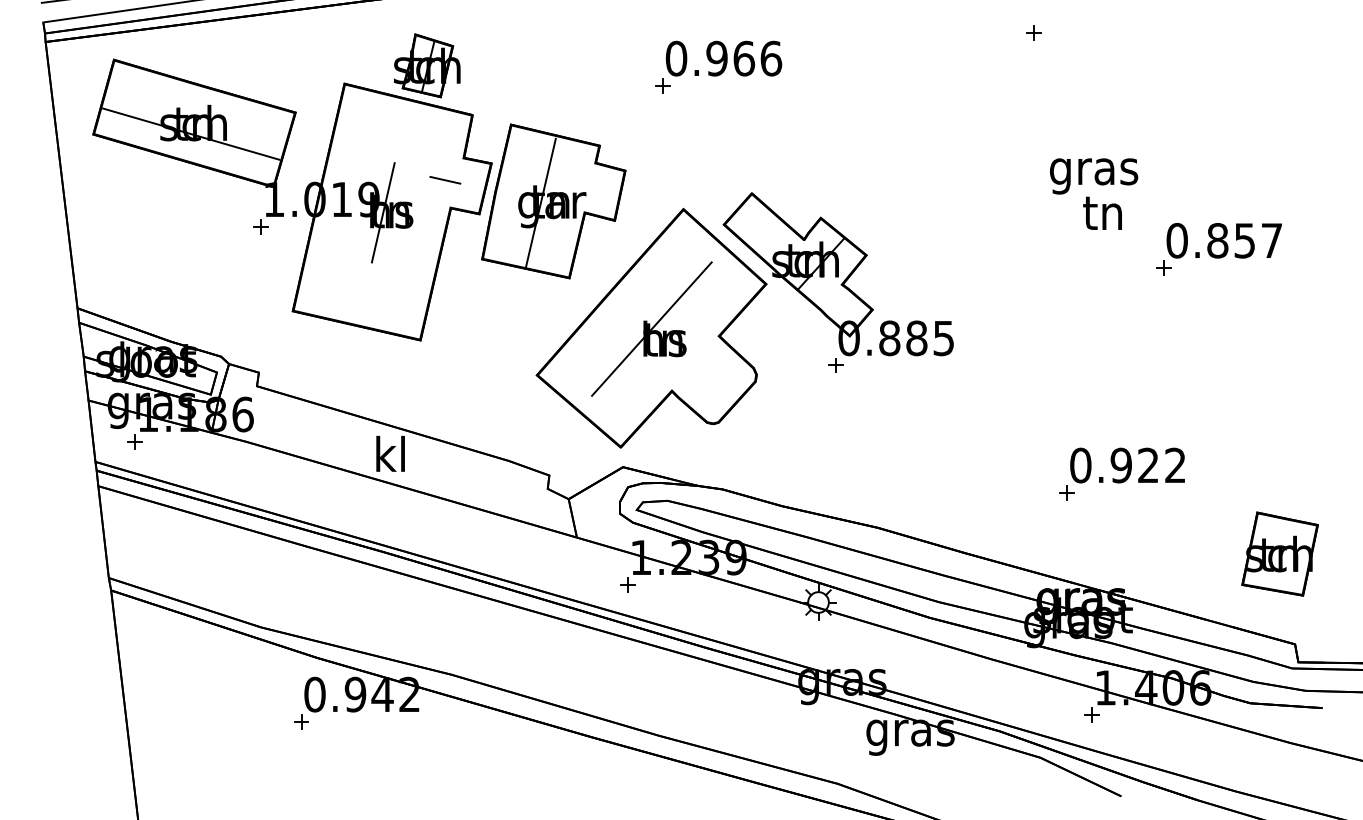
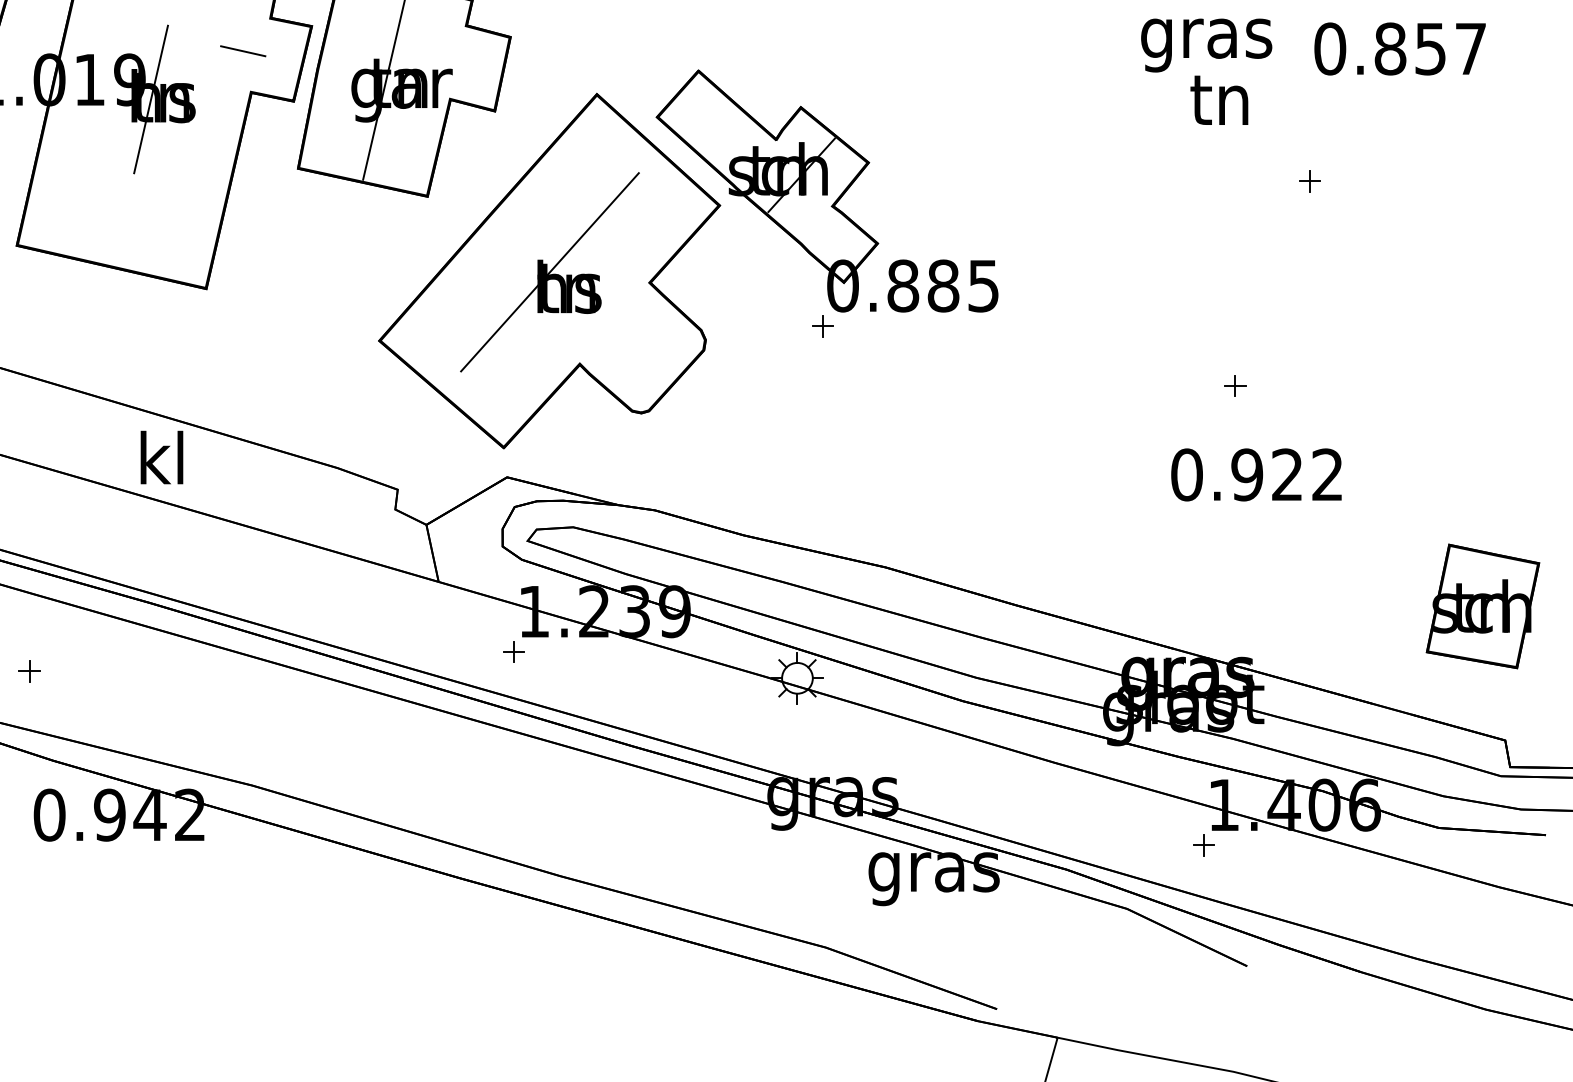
text: (1223, 240) -> (1398, 48), moved
part: (1066, 492) -> (1234, 385), moved
part: (301, 721) -> (29, 670), moved

